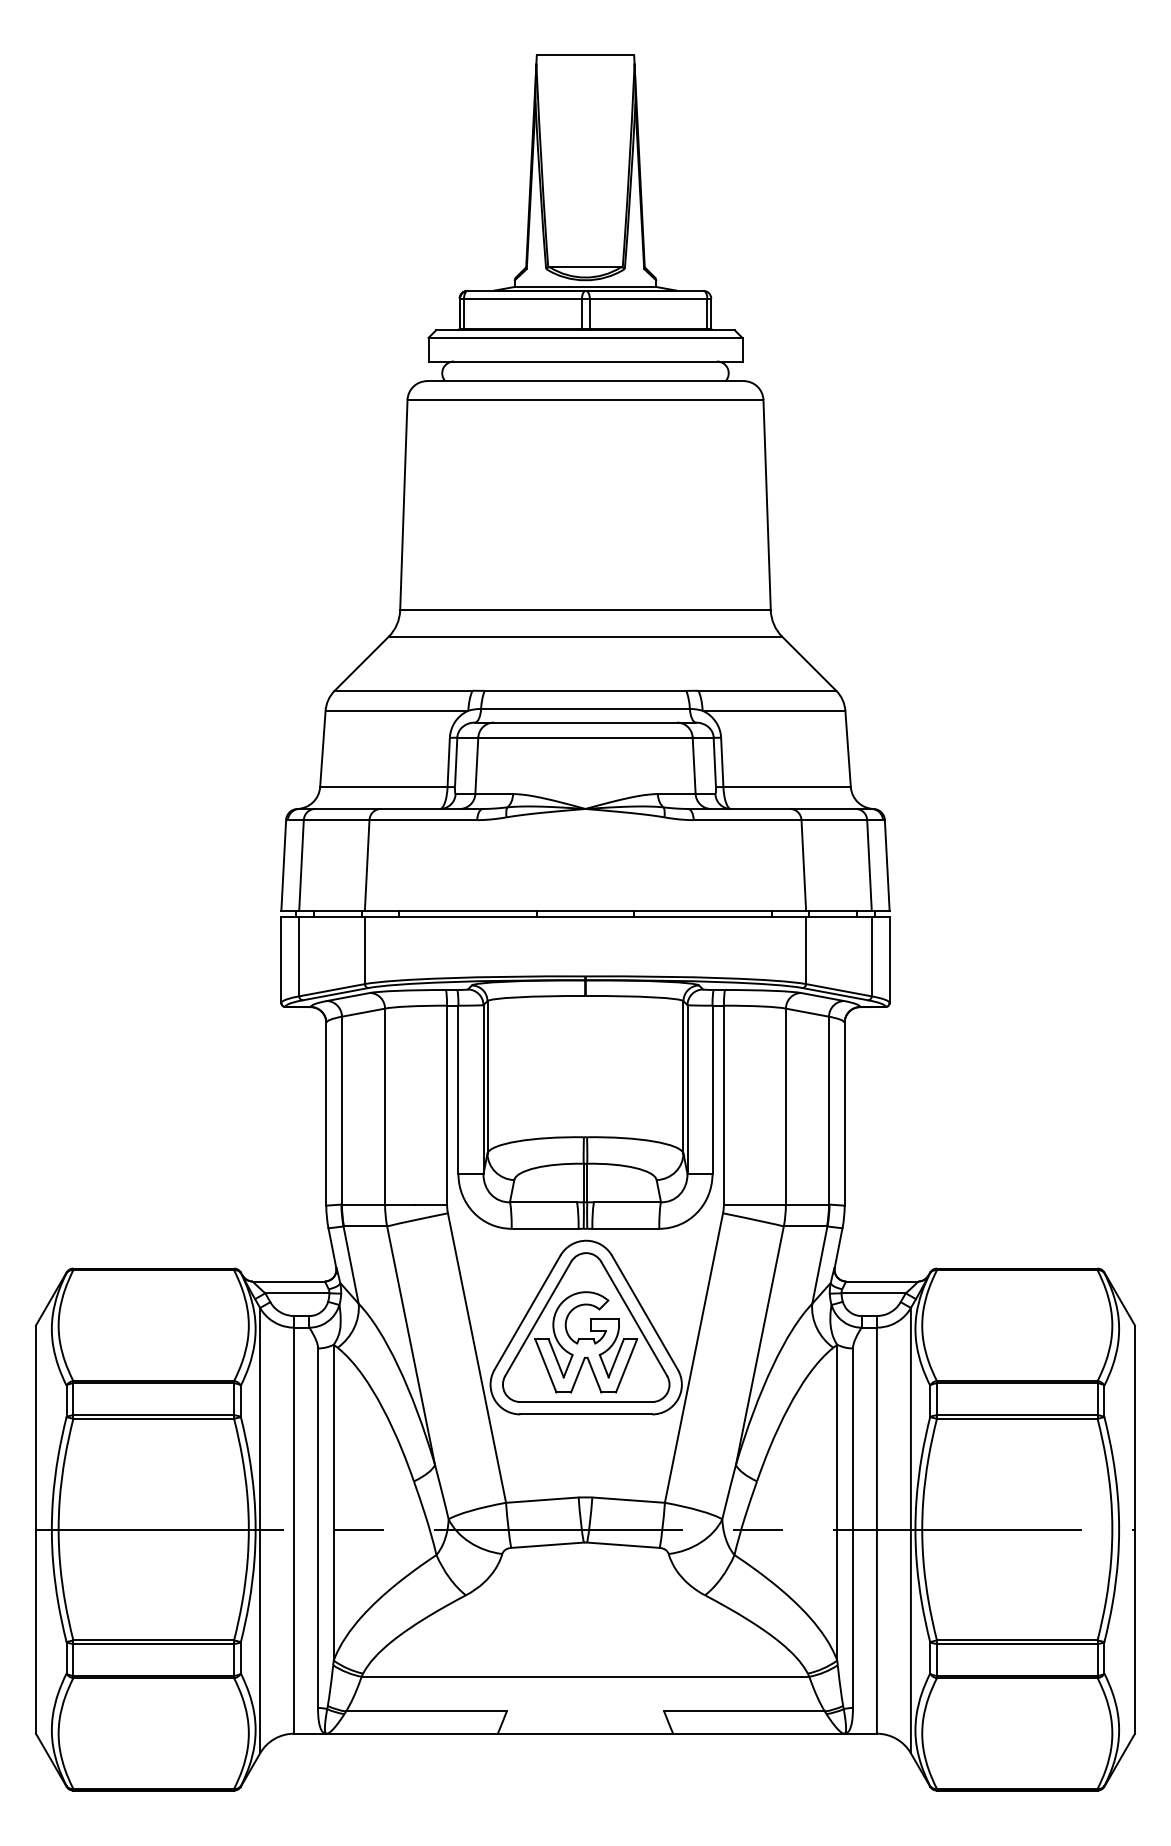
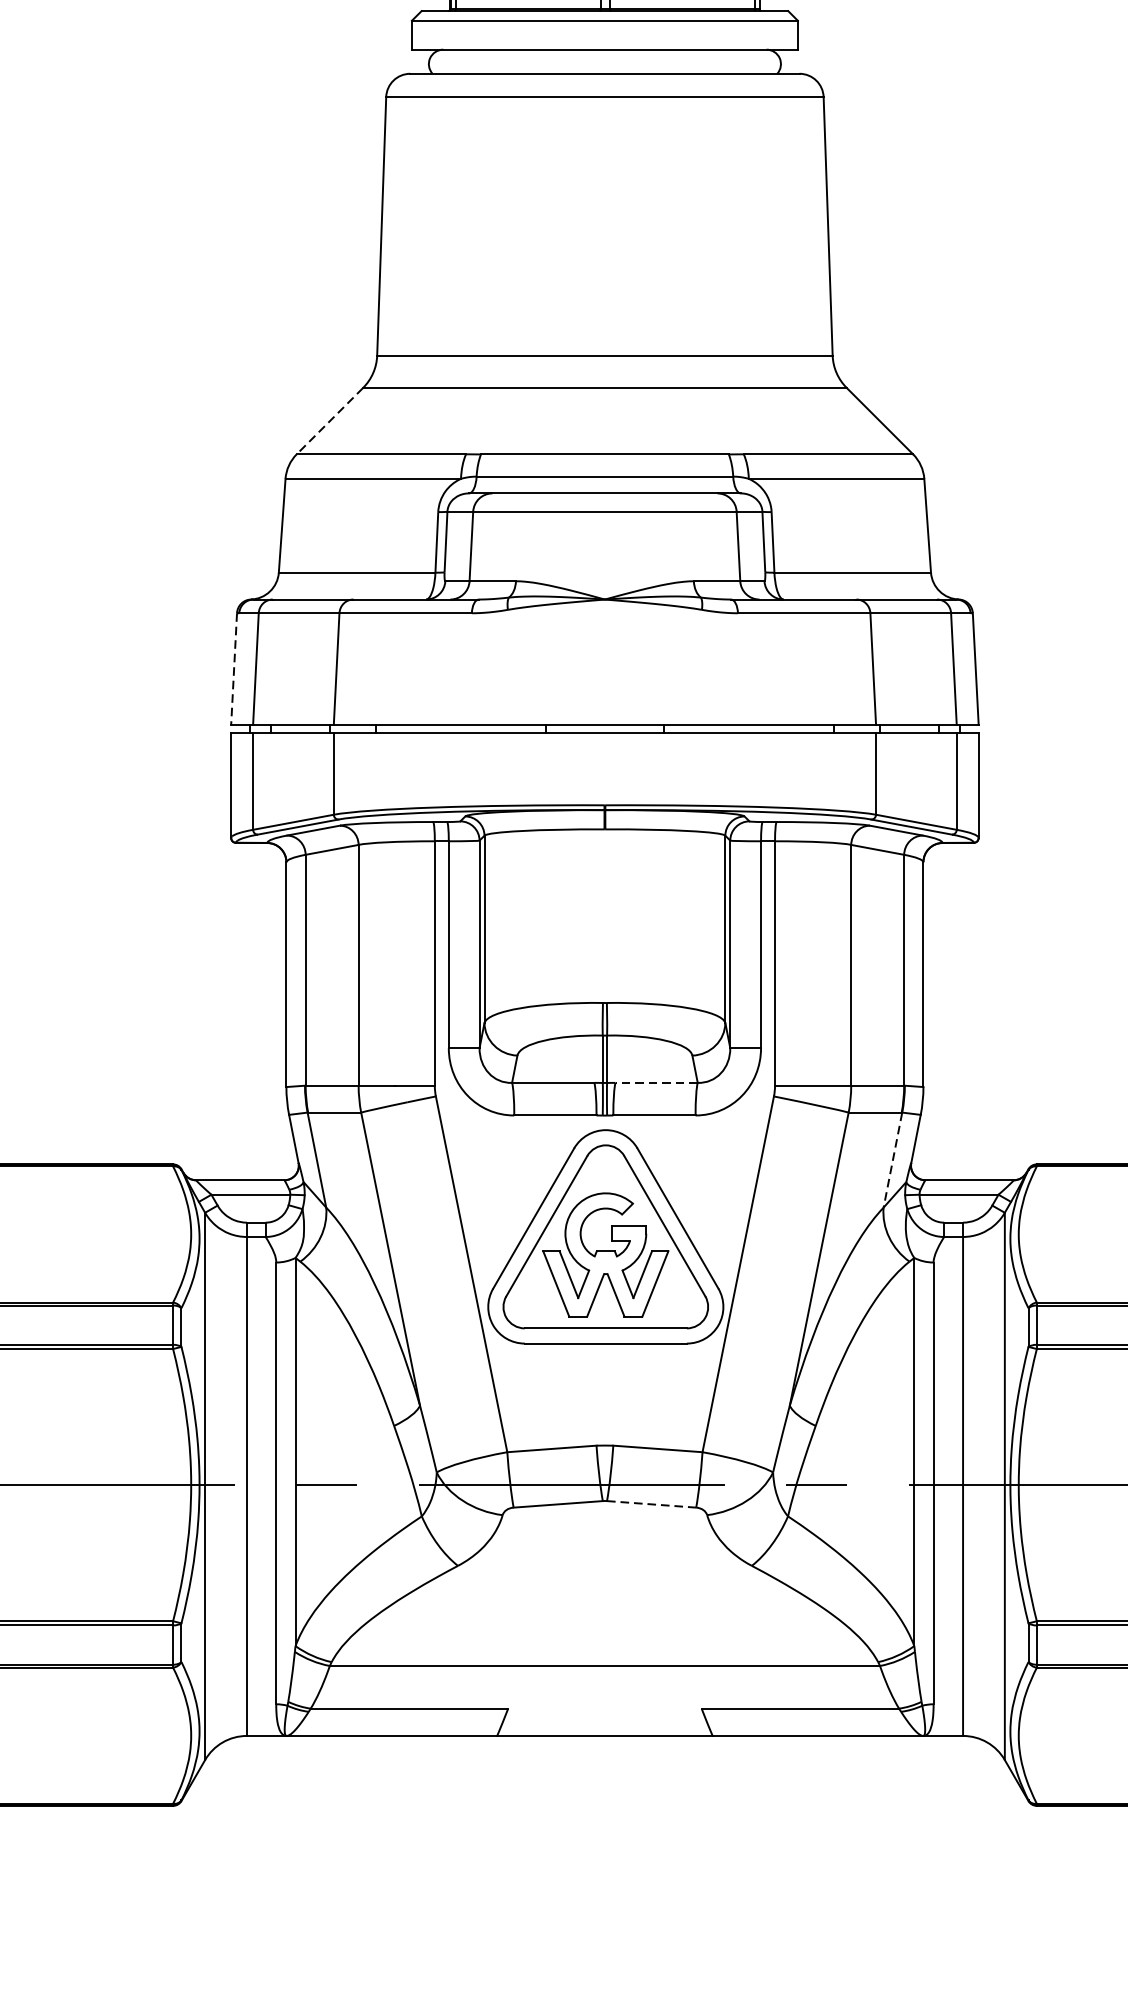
line: (361, 664) -> (329, 422), solid -> dashed
line: (283, 865) -> (233, 669), solid -> dashed
line: (627, 1202) -> (656, 1083), solid -> dashed
line: (819, 1265) -> (892, 1160), solid -> dashed
line: (623, 1545) -> (651, 1504), solid -> dashed

